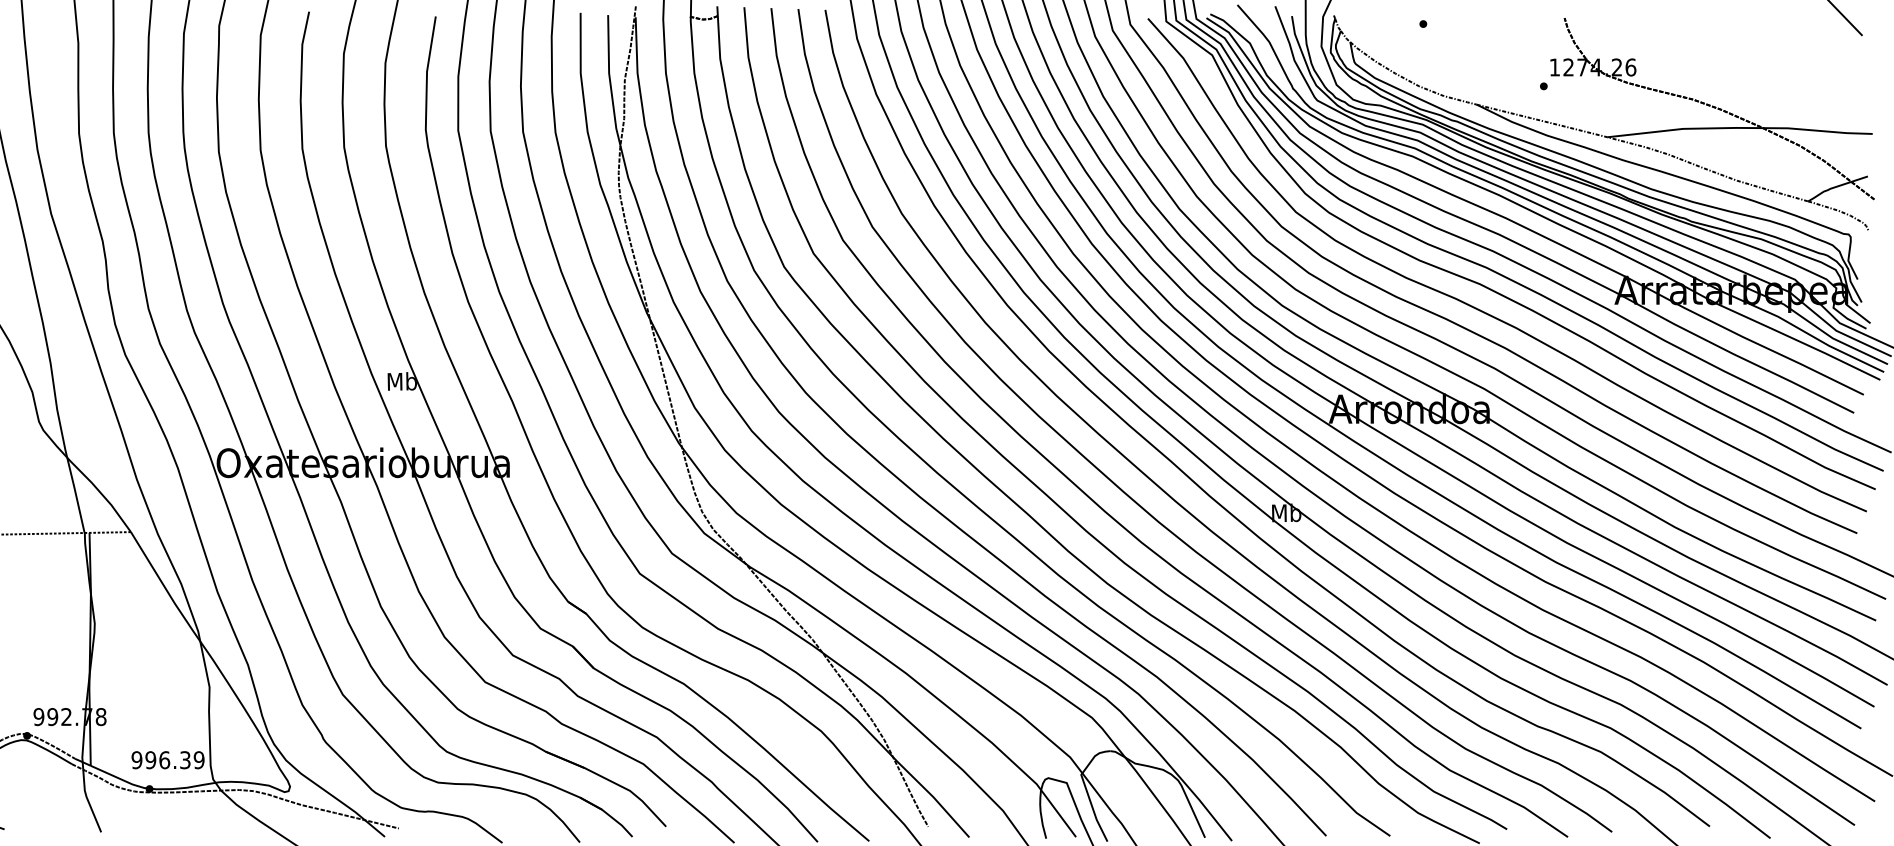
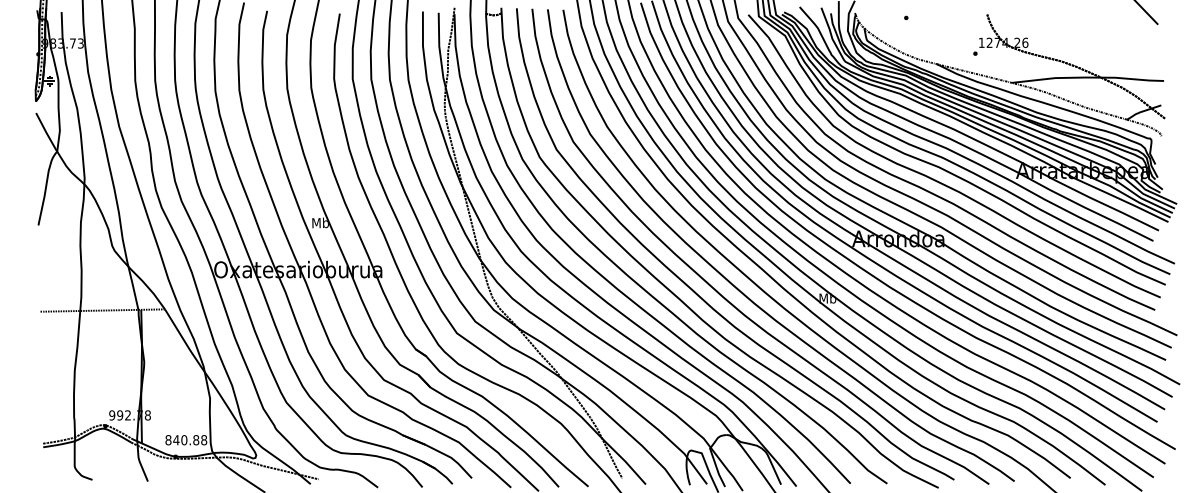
text: (168, 760) -> (186, 440), 996.39 -> 840.88

